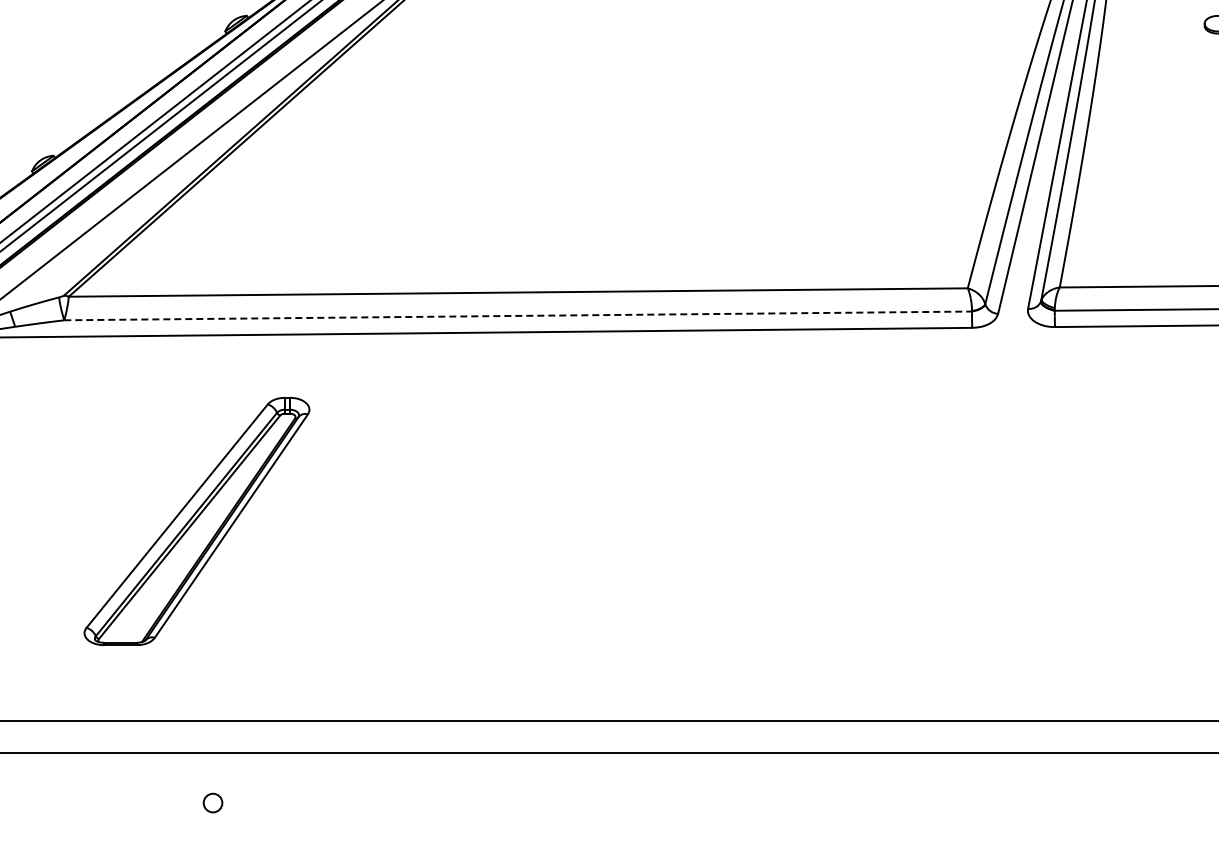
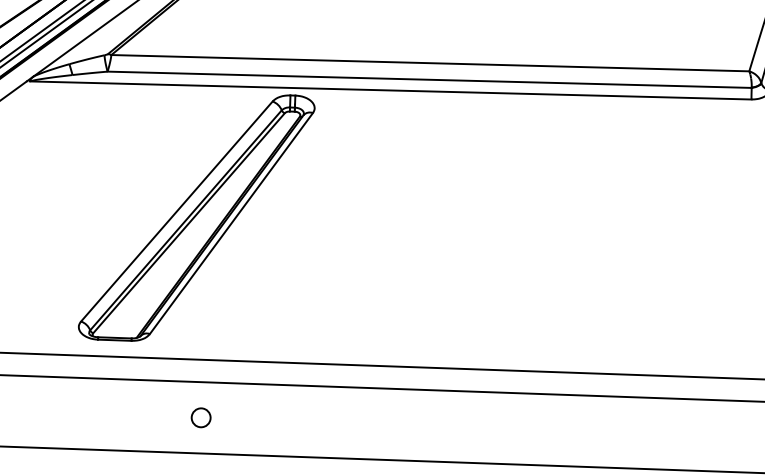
line: (518, 315) -> (429, 79), dashed -> solid
part: (196, 521) -> (196, 217), size x1.43
circle: (212, 802) -> (200, 417), size x1.43

